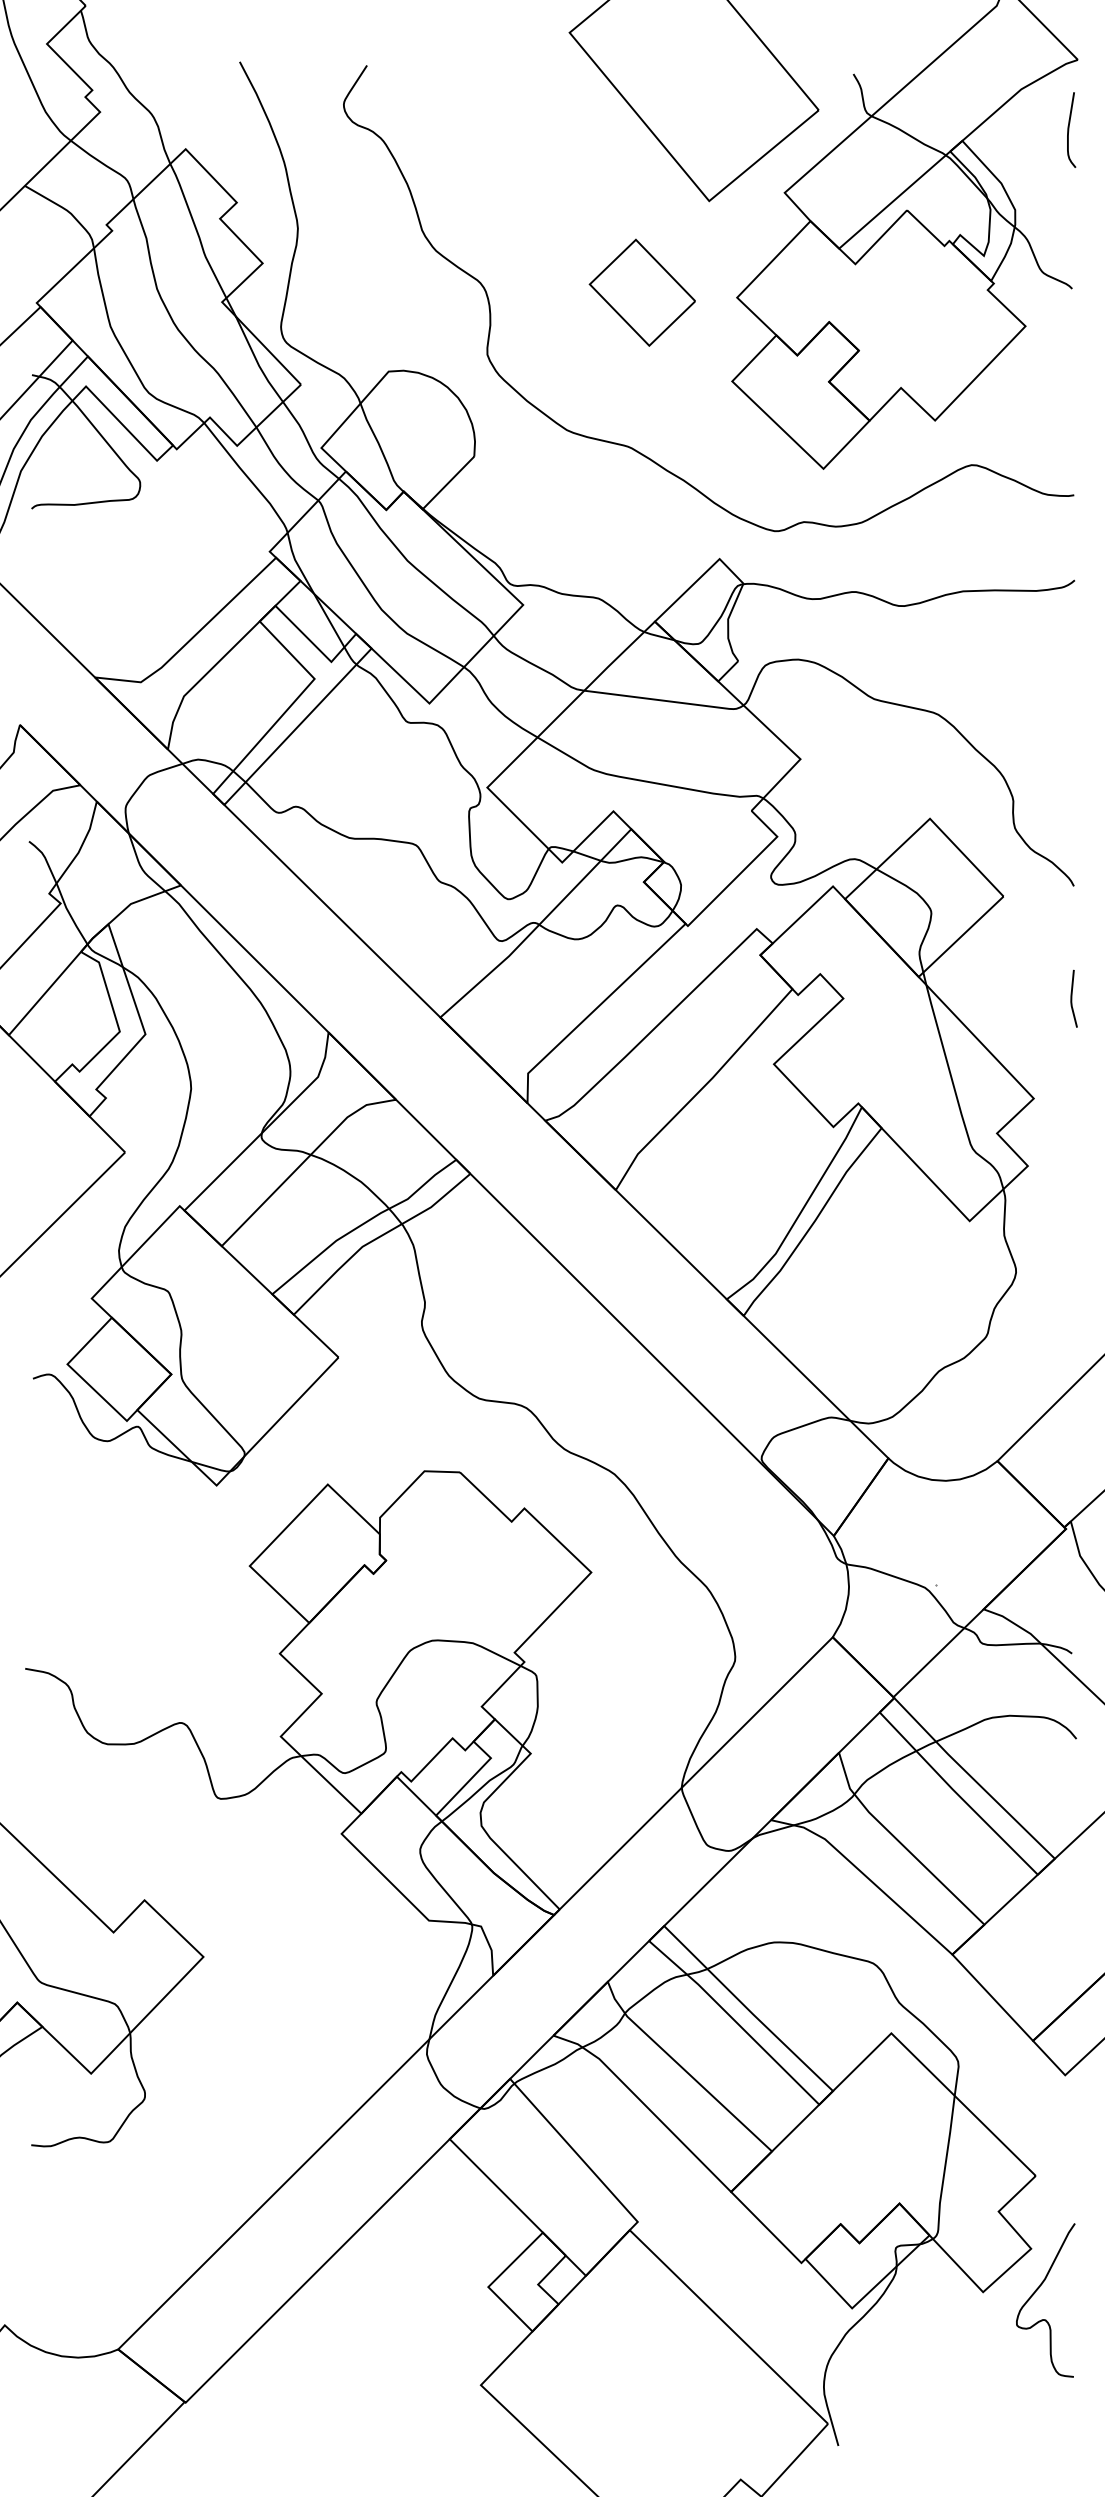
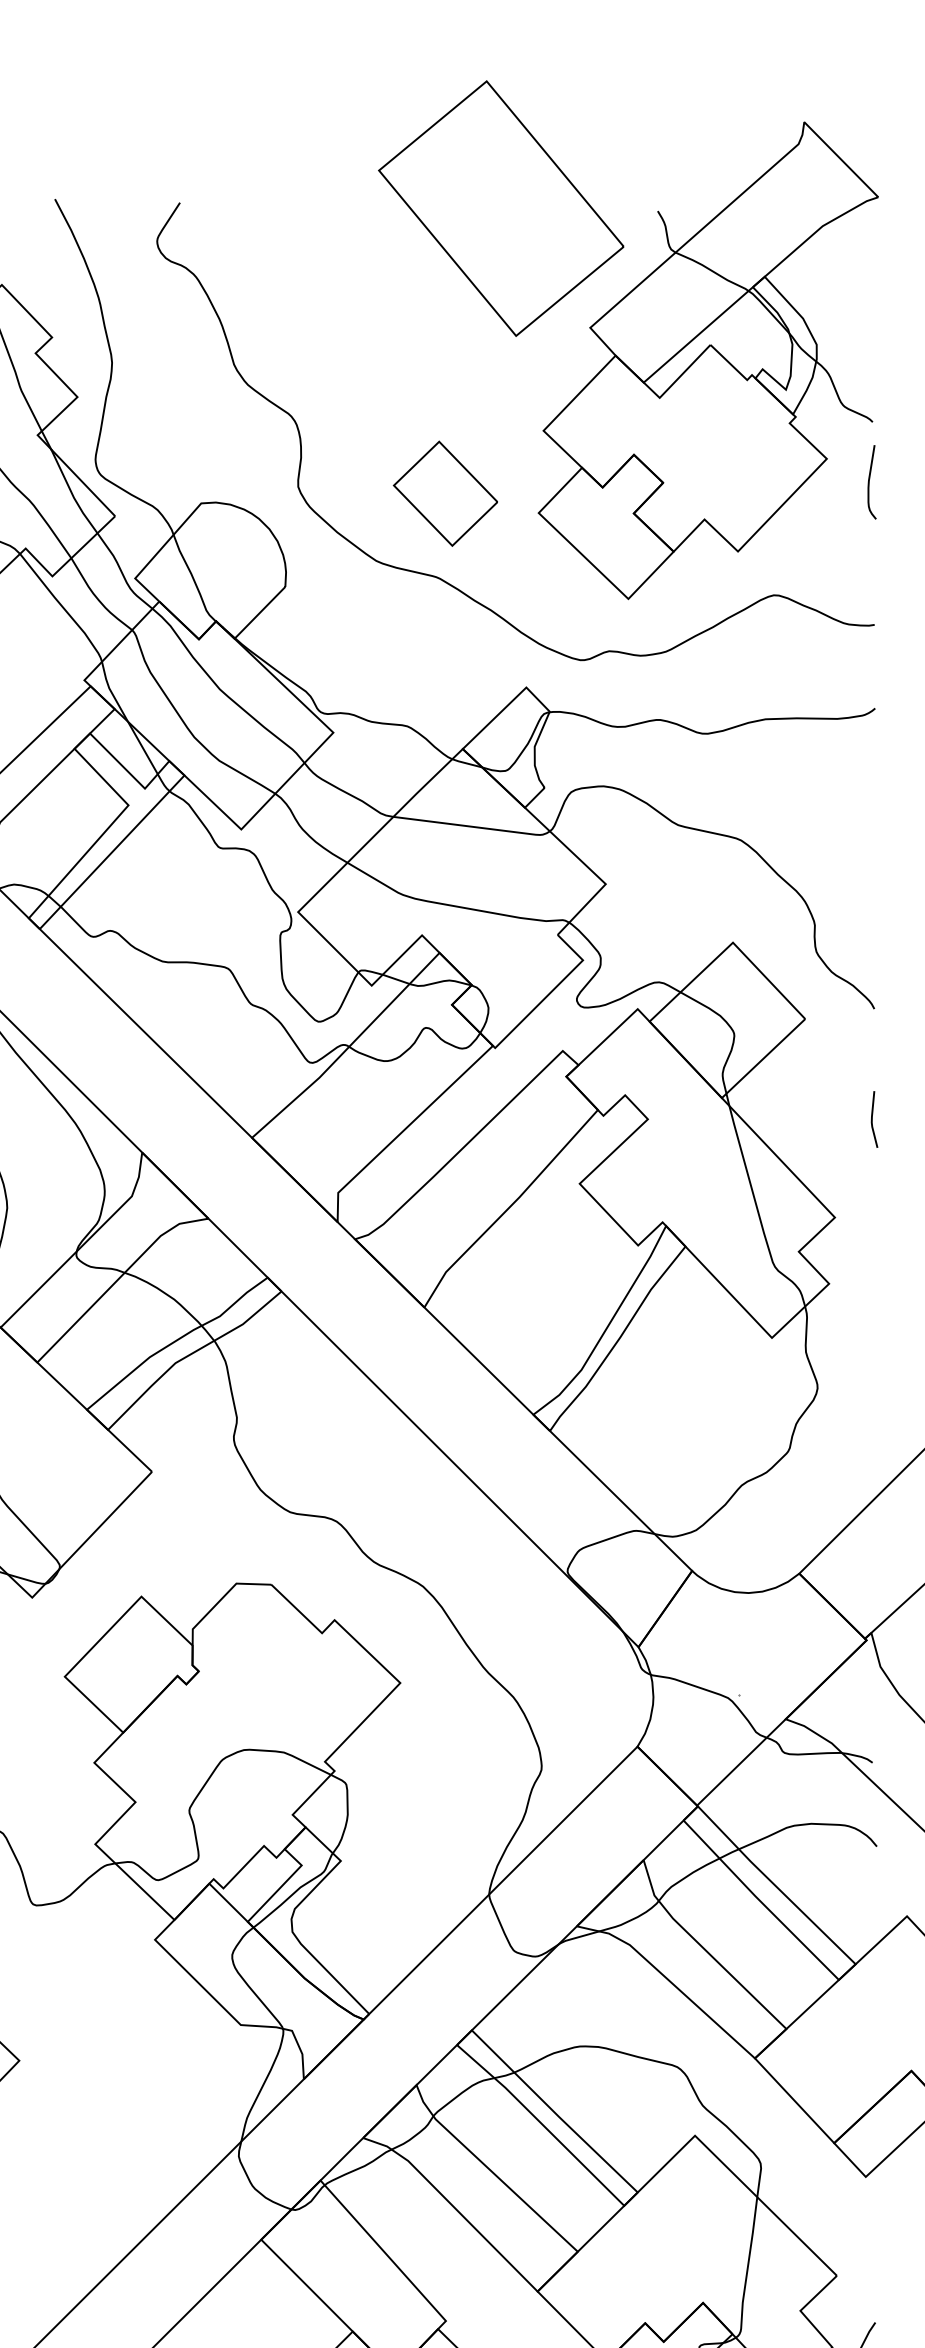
curve: (1069, 129) -> (870, 481), moved
part: (641, 292) -> (444, 493), moved

